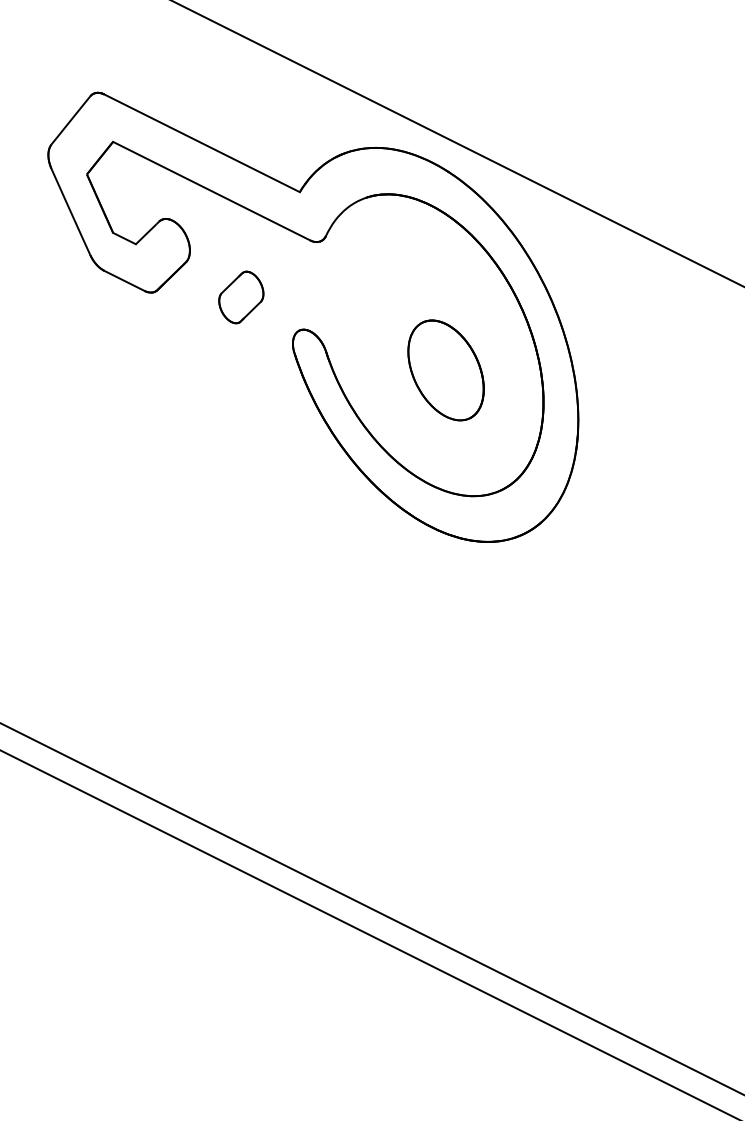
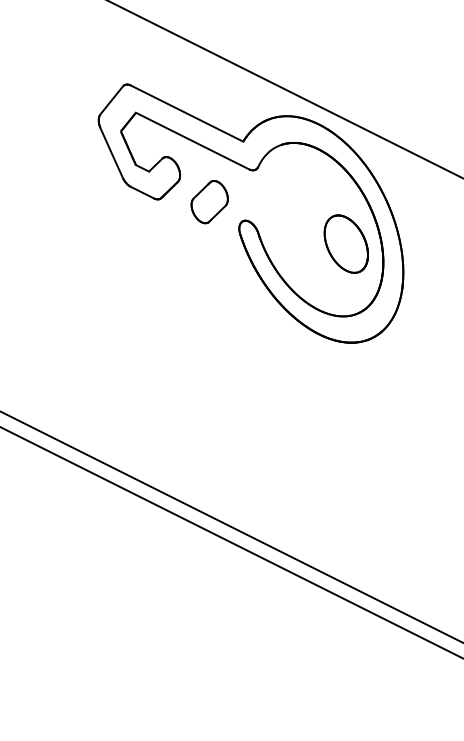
part: (241, 297) -> (209, 202), size x1.43
part: (444, 369) -> (345, 243), moved

